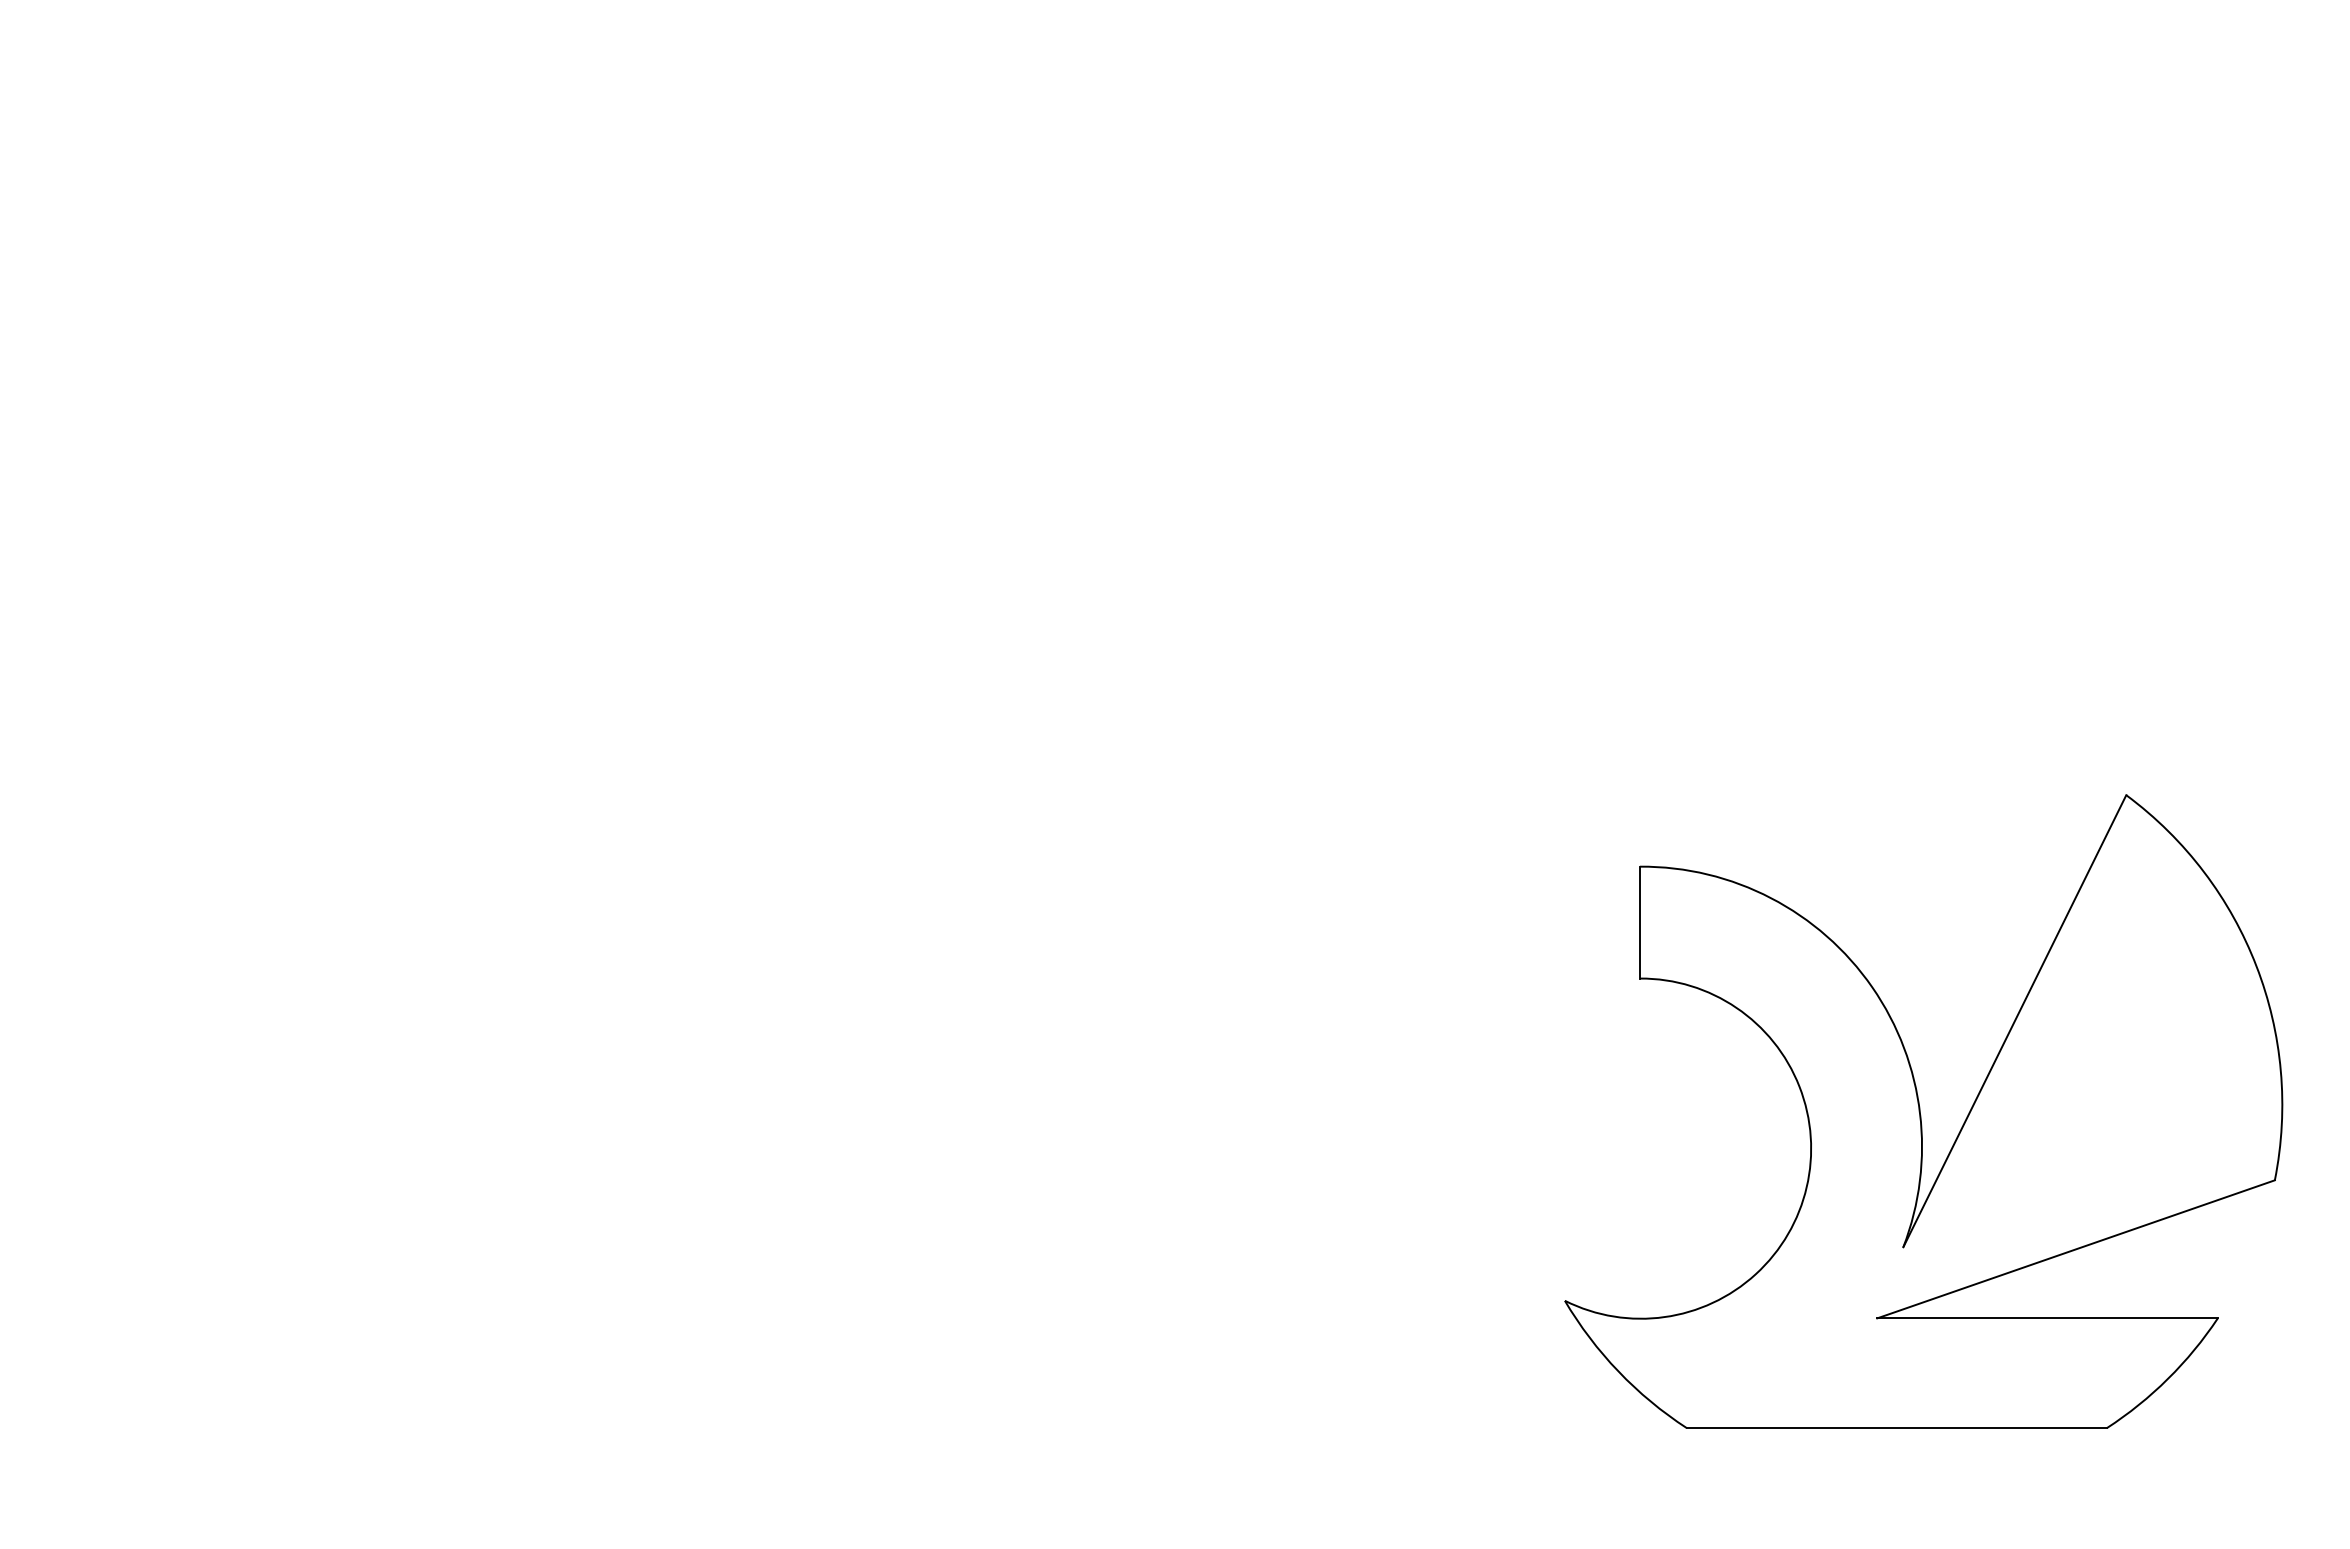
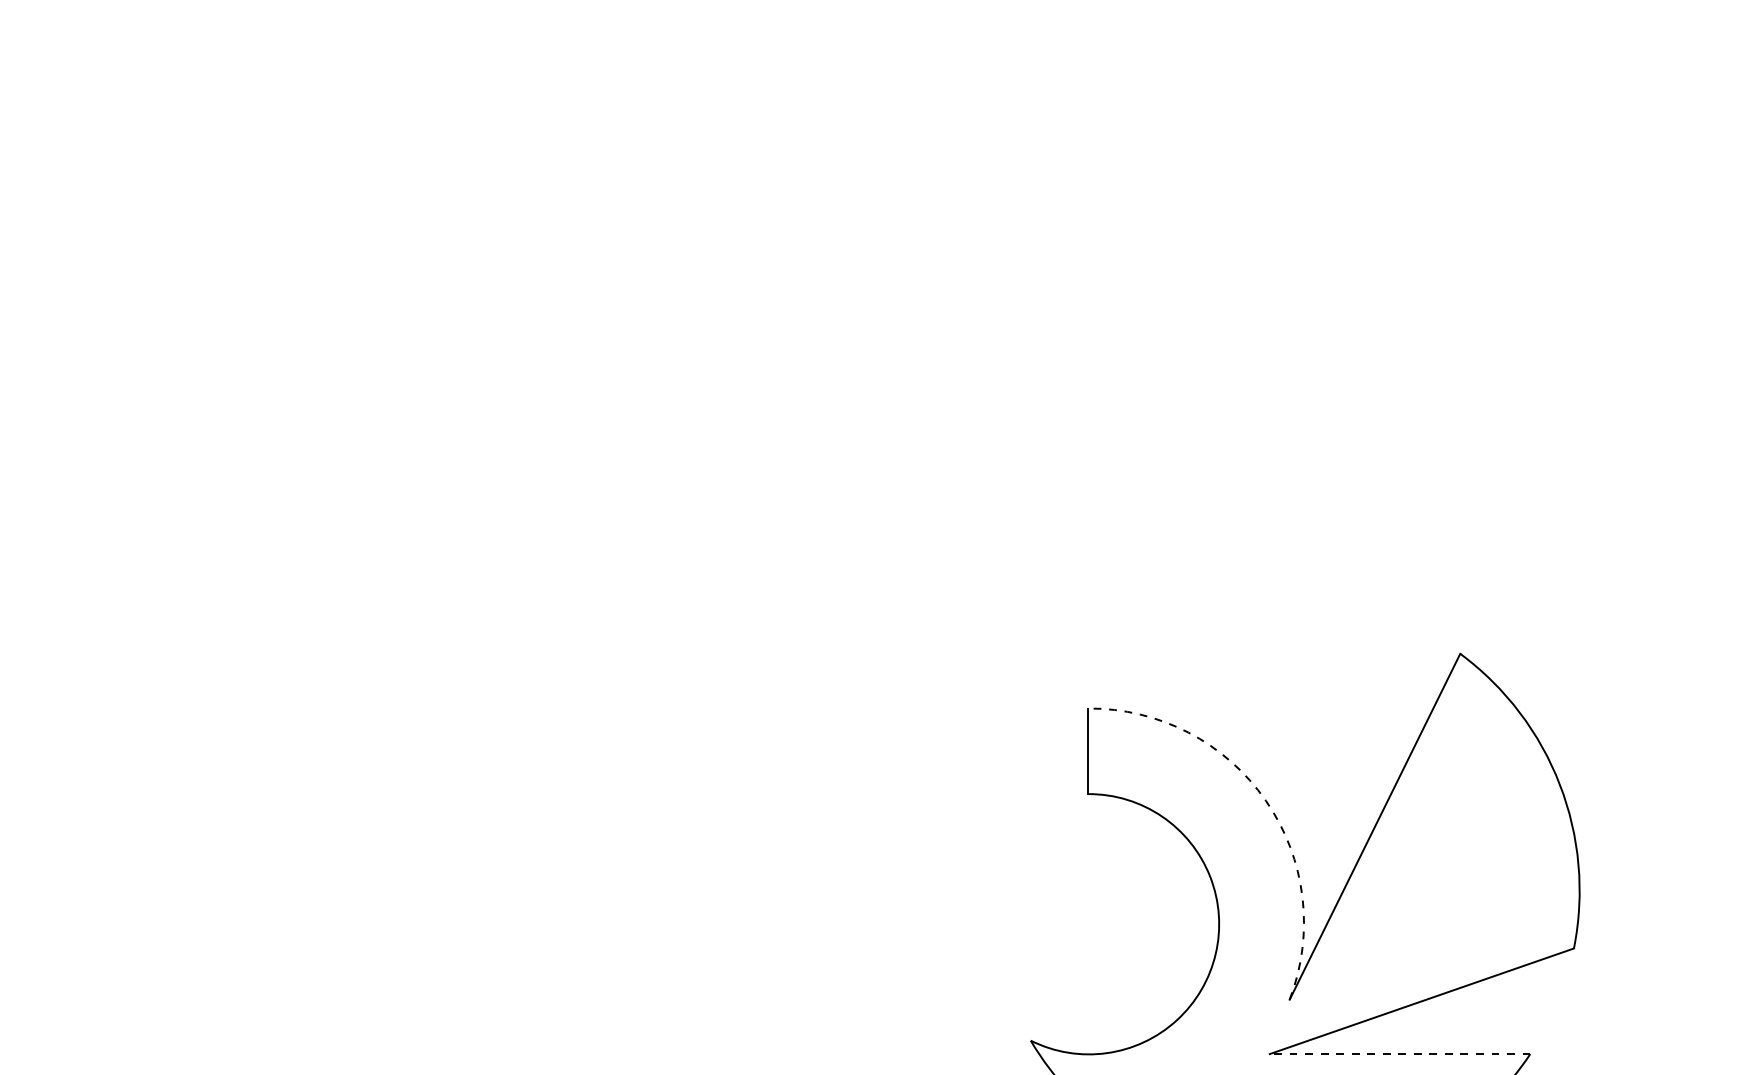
arc: (1872, 987) -> (1266, 800), solid -> dashed
line: (2047, 1318) -> (1399, 1054), solid -> dashed

